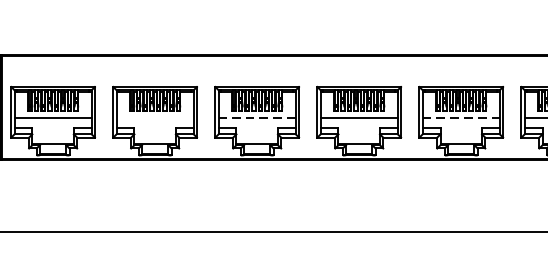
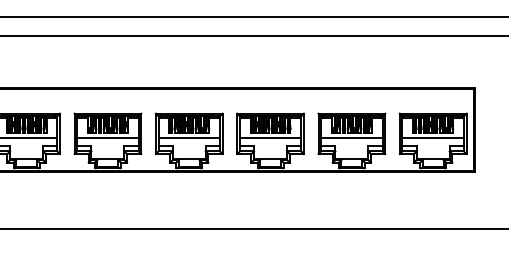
line: (154, 118) -> (107, 138), added
line: (257, 118) -> (189, 138), dashed -> solid
line: (460, 118) -> (351, 138), dashed -> solid

